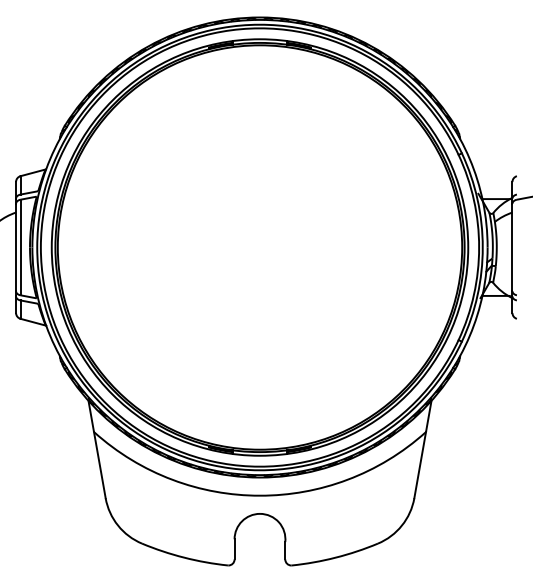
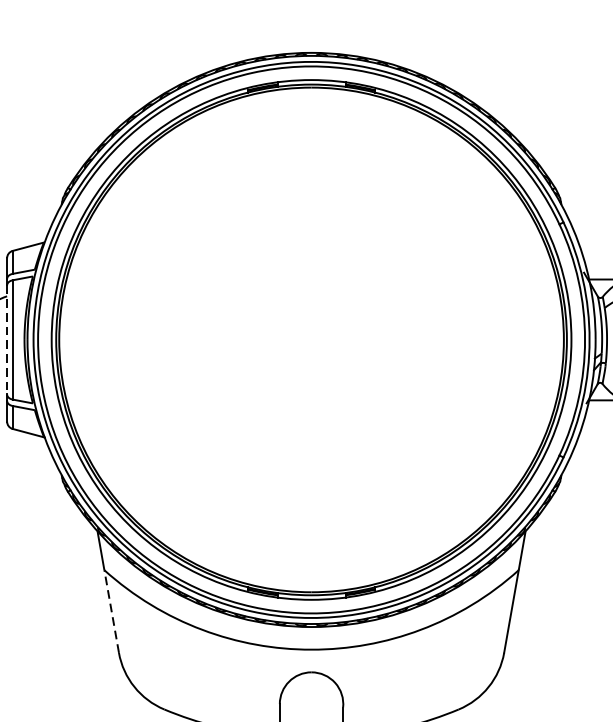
line: (16, 247) -> (7, 339), solid -> dashed
line: (99, 465) -> (111, 611), solid -> dashed

